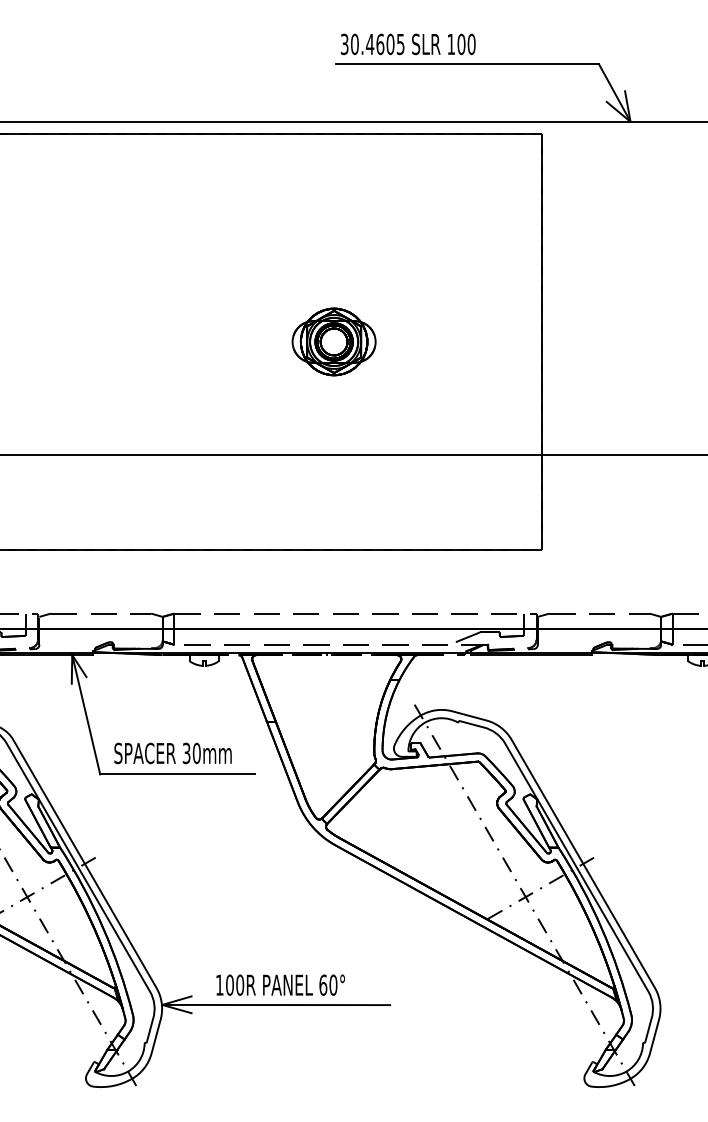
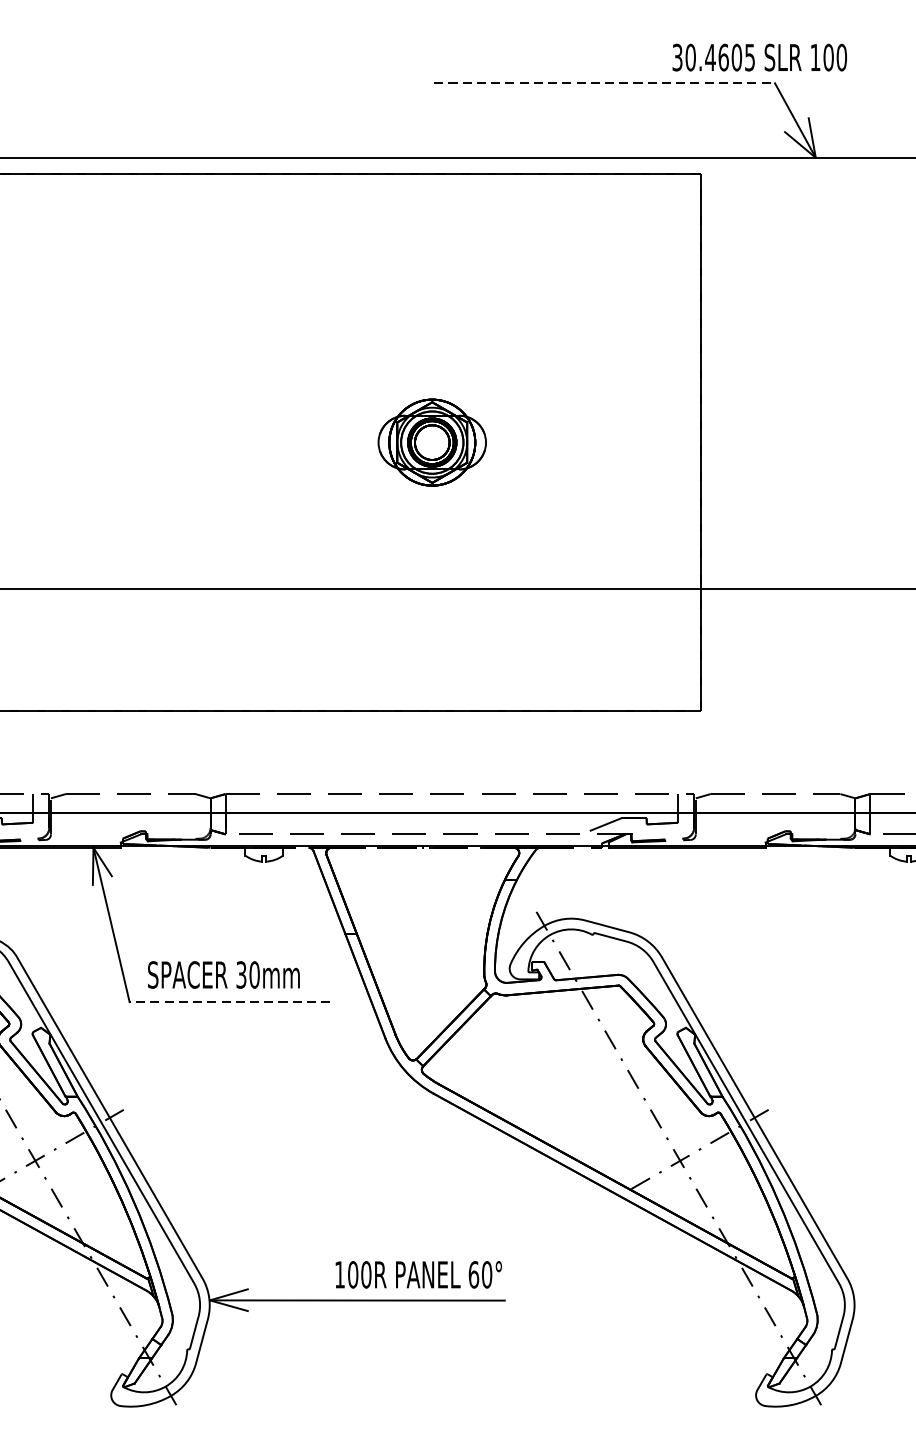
text: (407, 44) -> (758, 57), moved
line: (467, 64) -> (604, 83), solid -> dashed
line: (177, 774) -> (229, 1002), solid -> dashed
text: (280, 984) -> (418, 1273), moved

